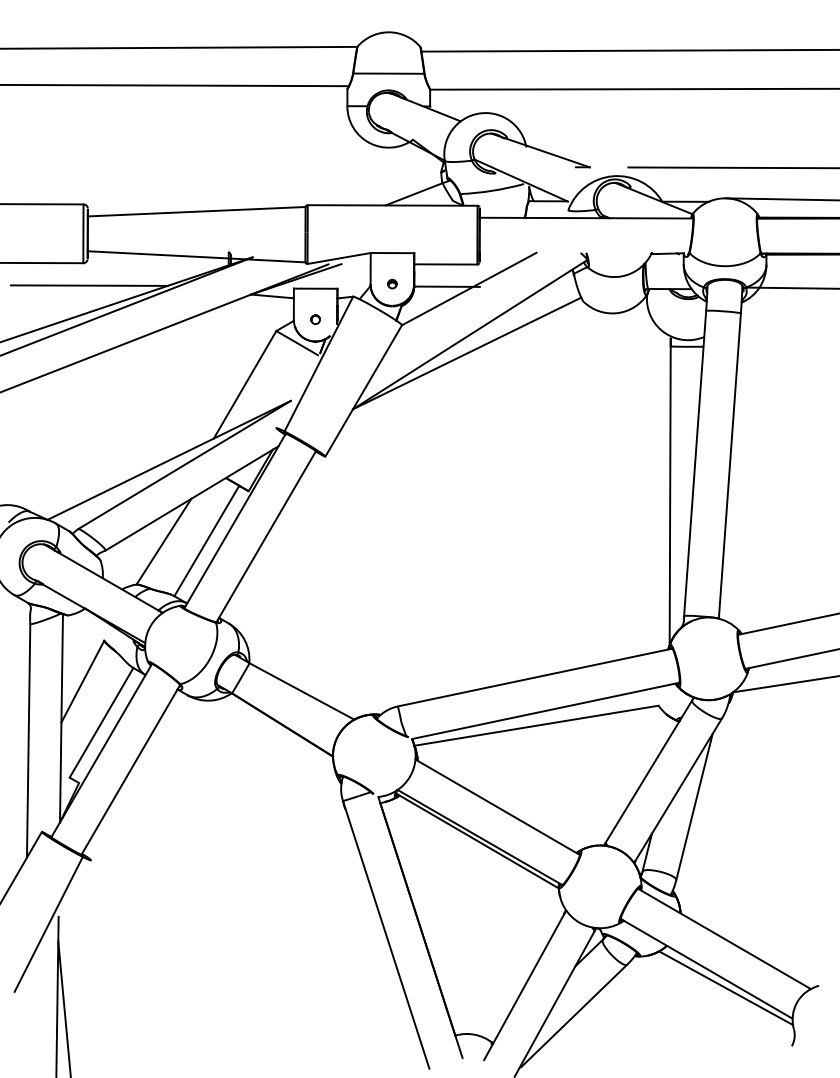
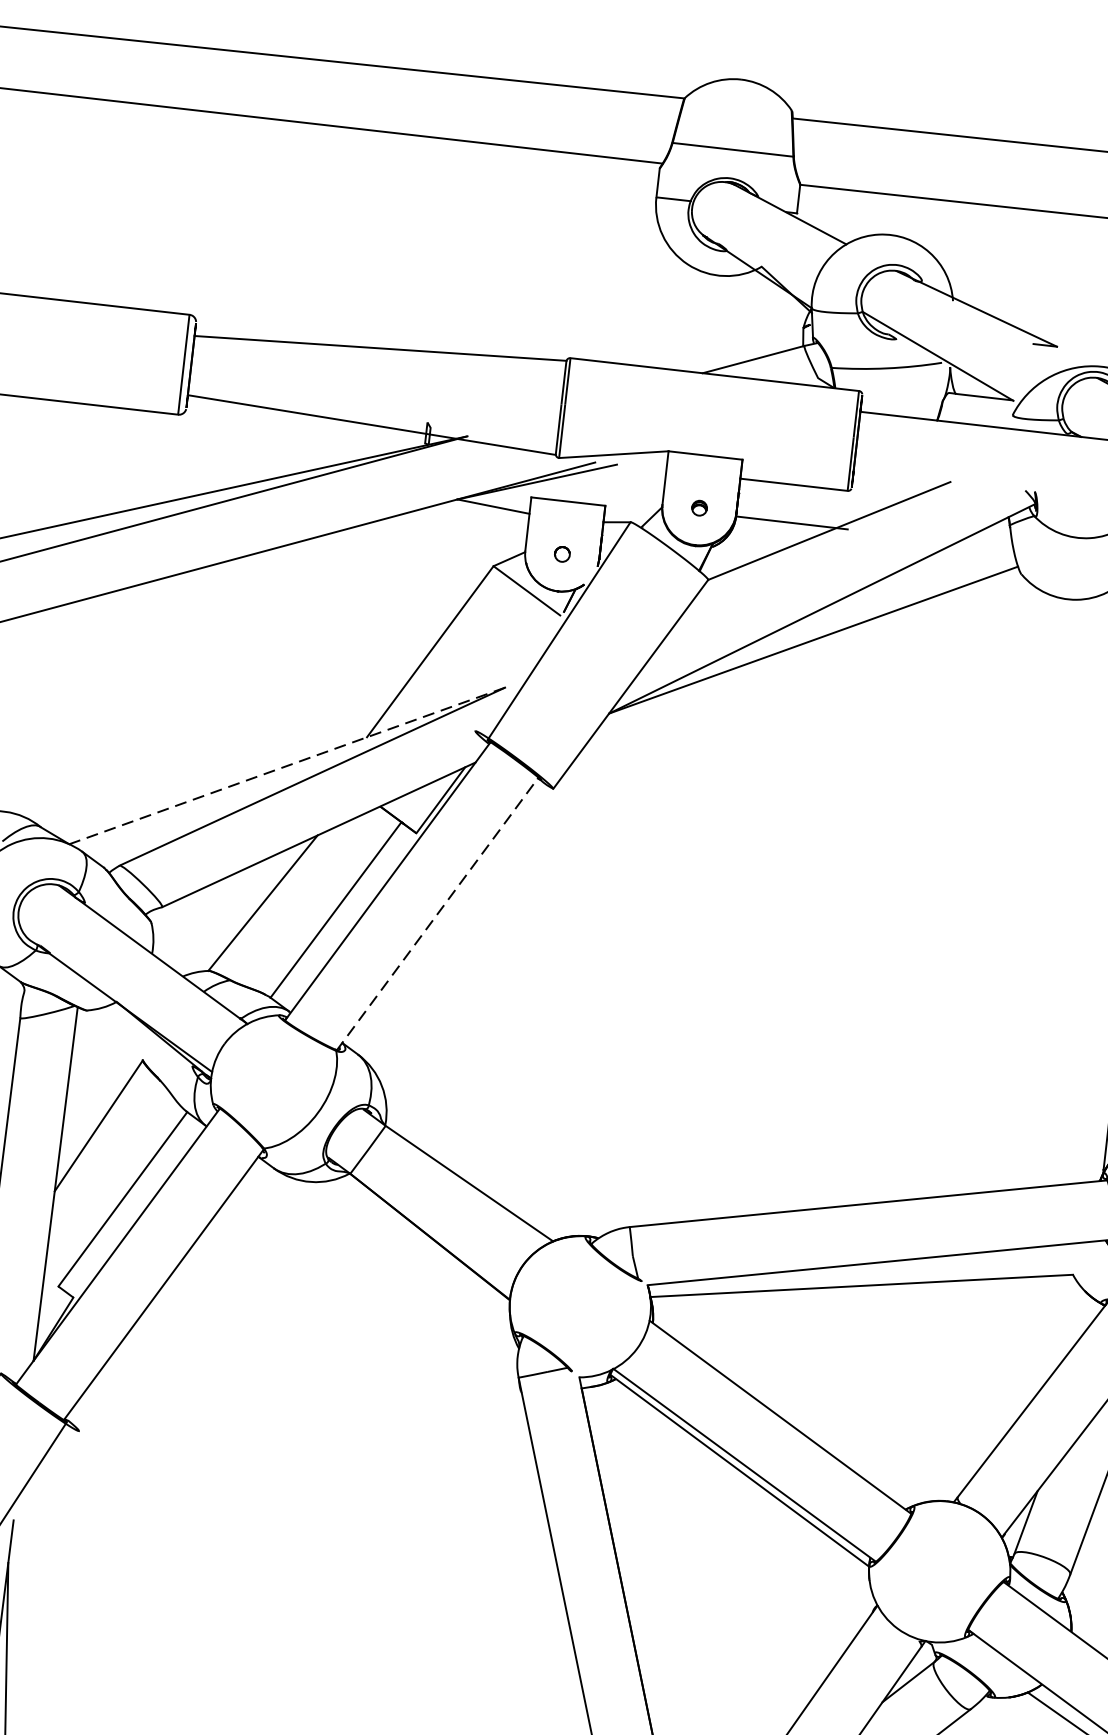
line: (88, 285) -> (182, 453), removed
line: (168, 460) -> (285, 766), solid -> dashed
line: (266, 536) -> (438, 913), solid -> dashed

